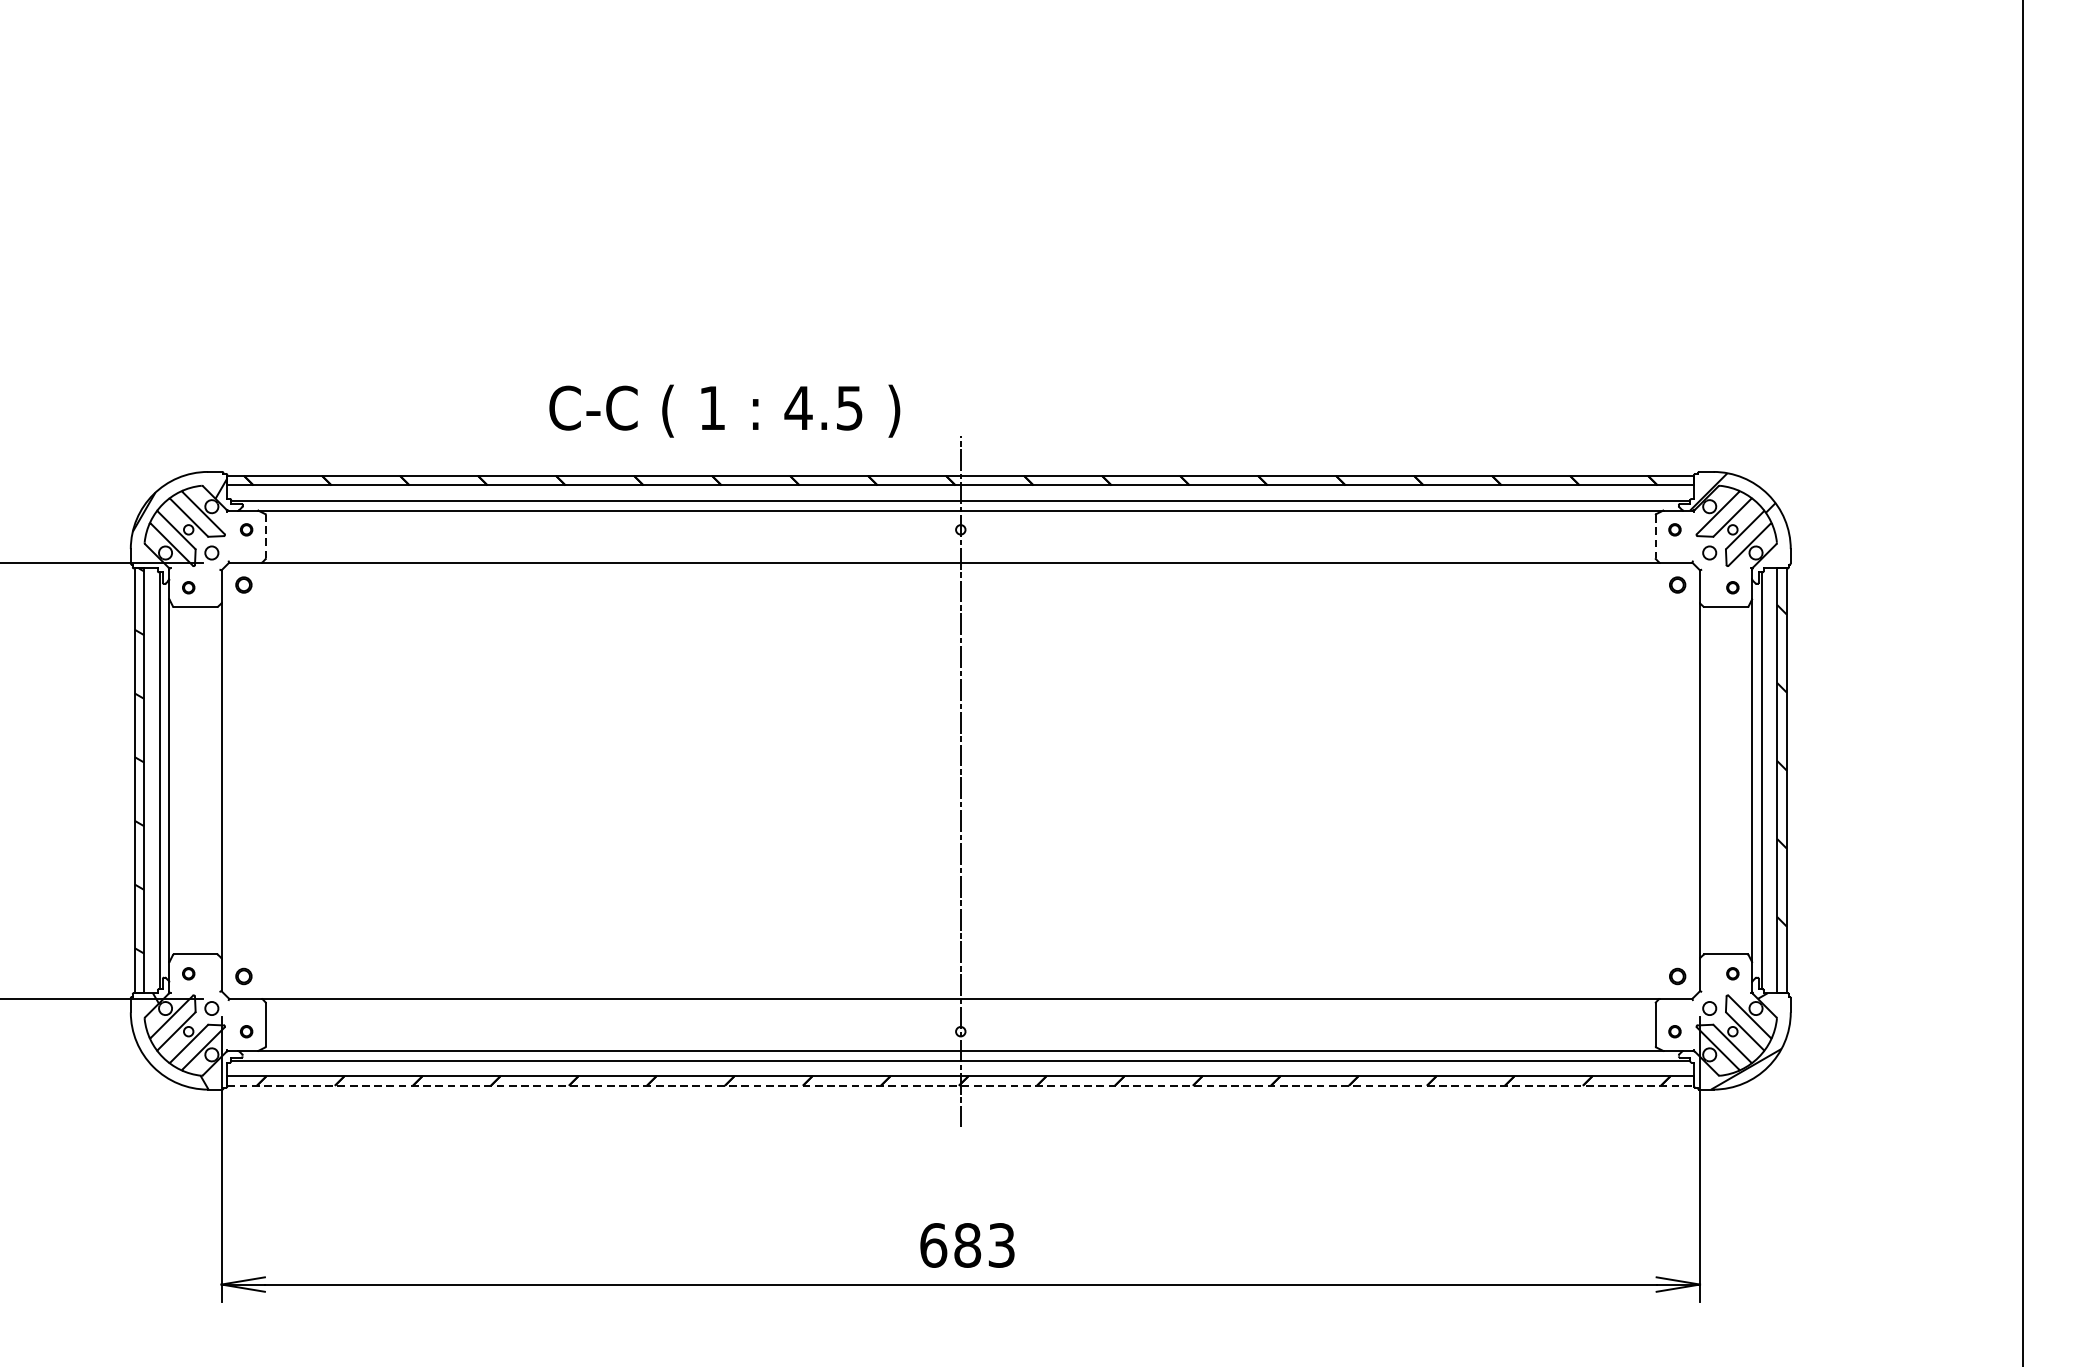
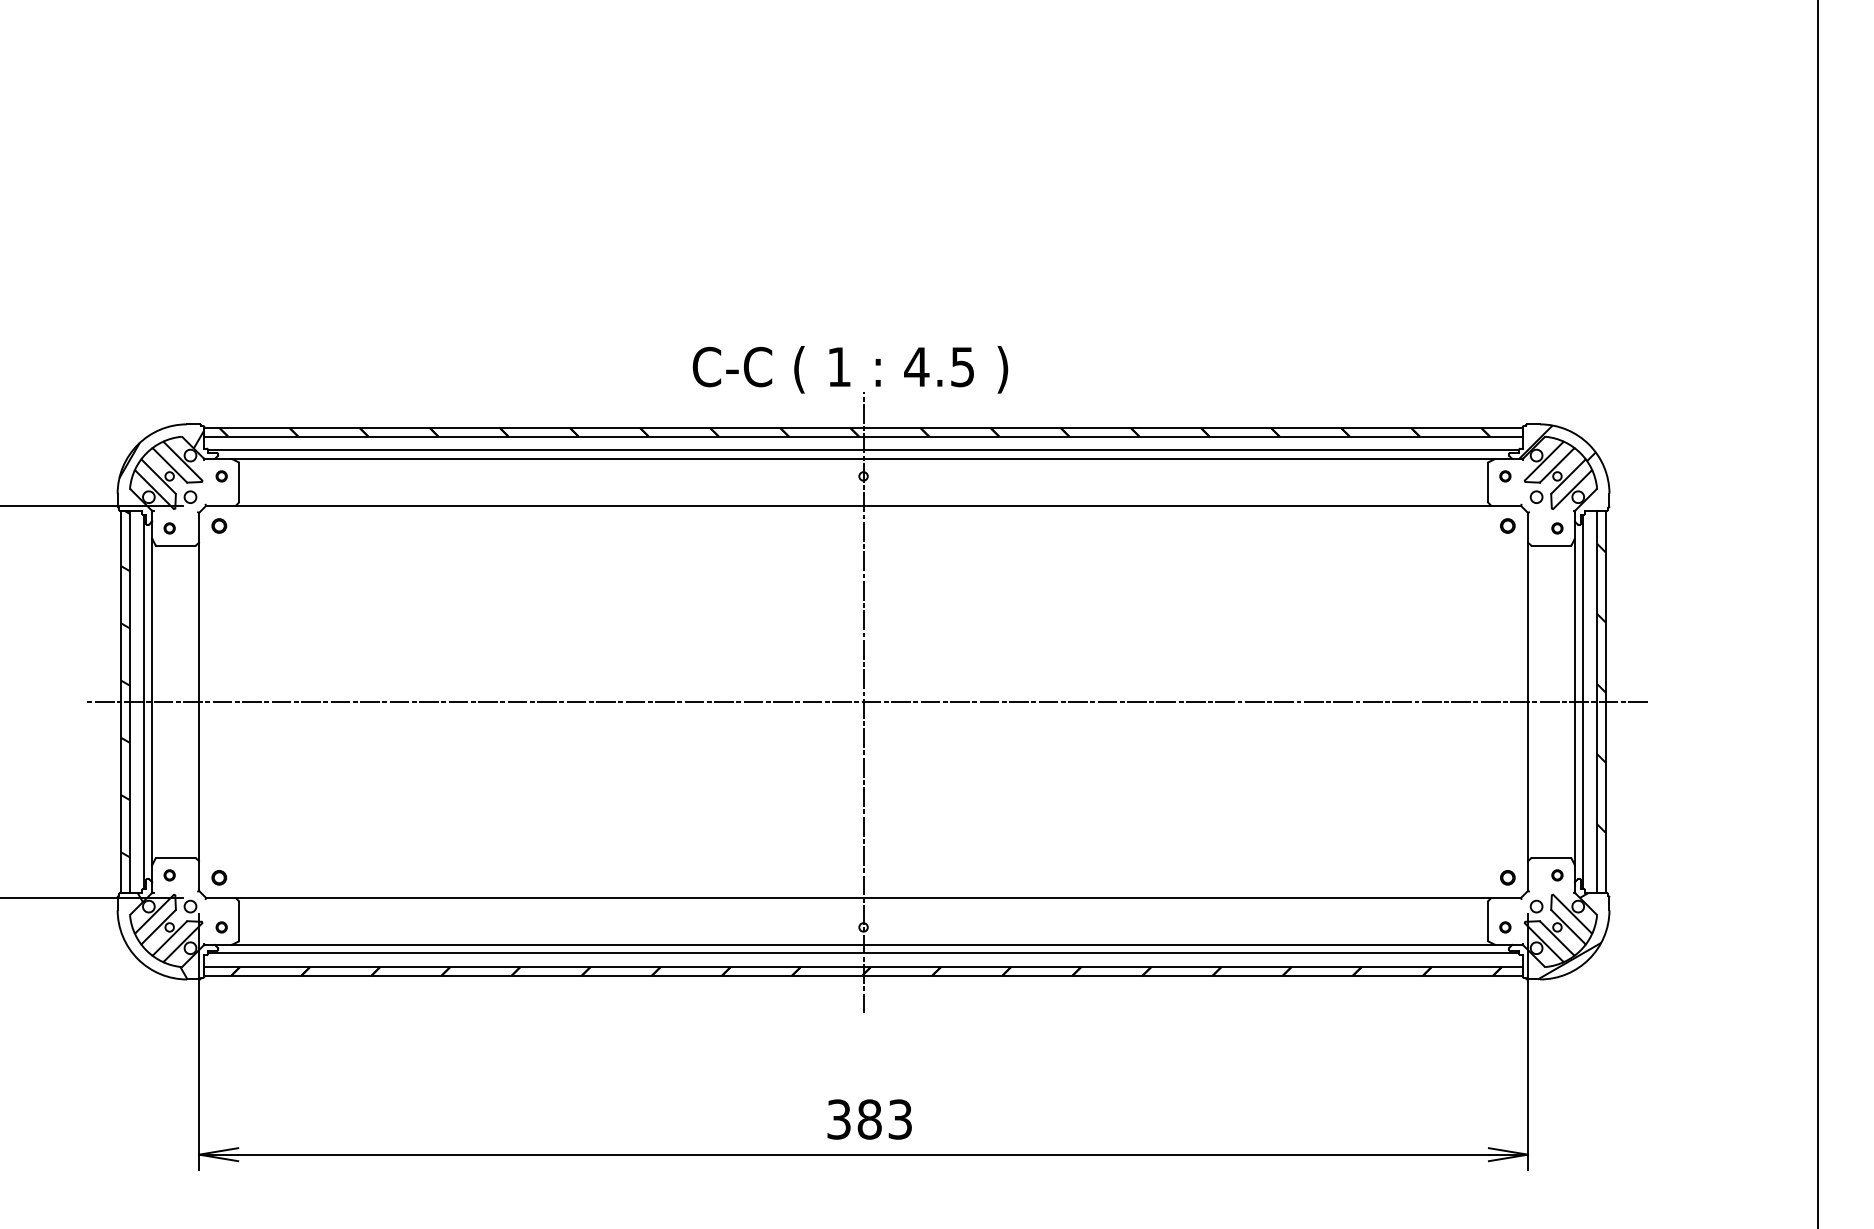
text: (724, 410) -> (850, 369), moved
line: (266, 536) -> (239, 482), dashed -> solid
line: (1656, 537) -> (1488, 483), dashed -> solid
line: (962, 780) -> (865, 701), added
line: (961, 1086) -> (864, 976), dashed -> solid
text: (934, 1245) -> (839, 1119), 683 -> 383

